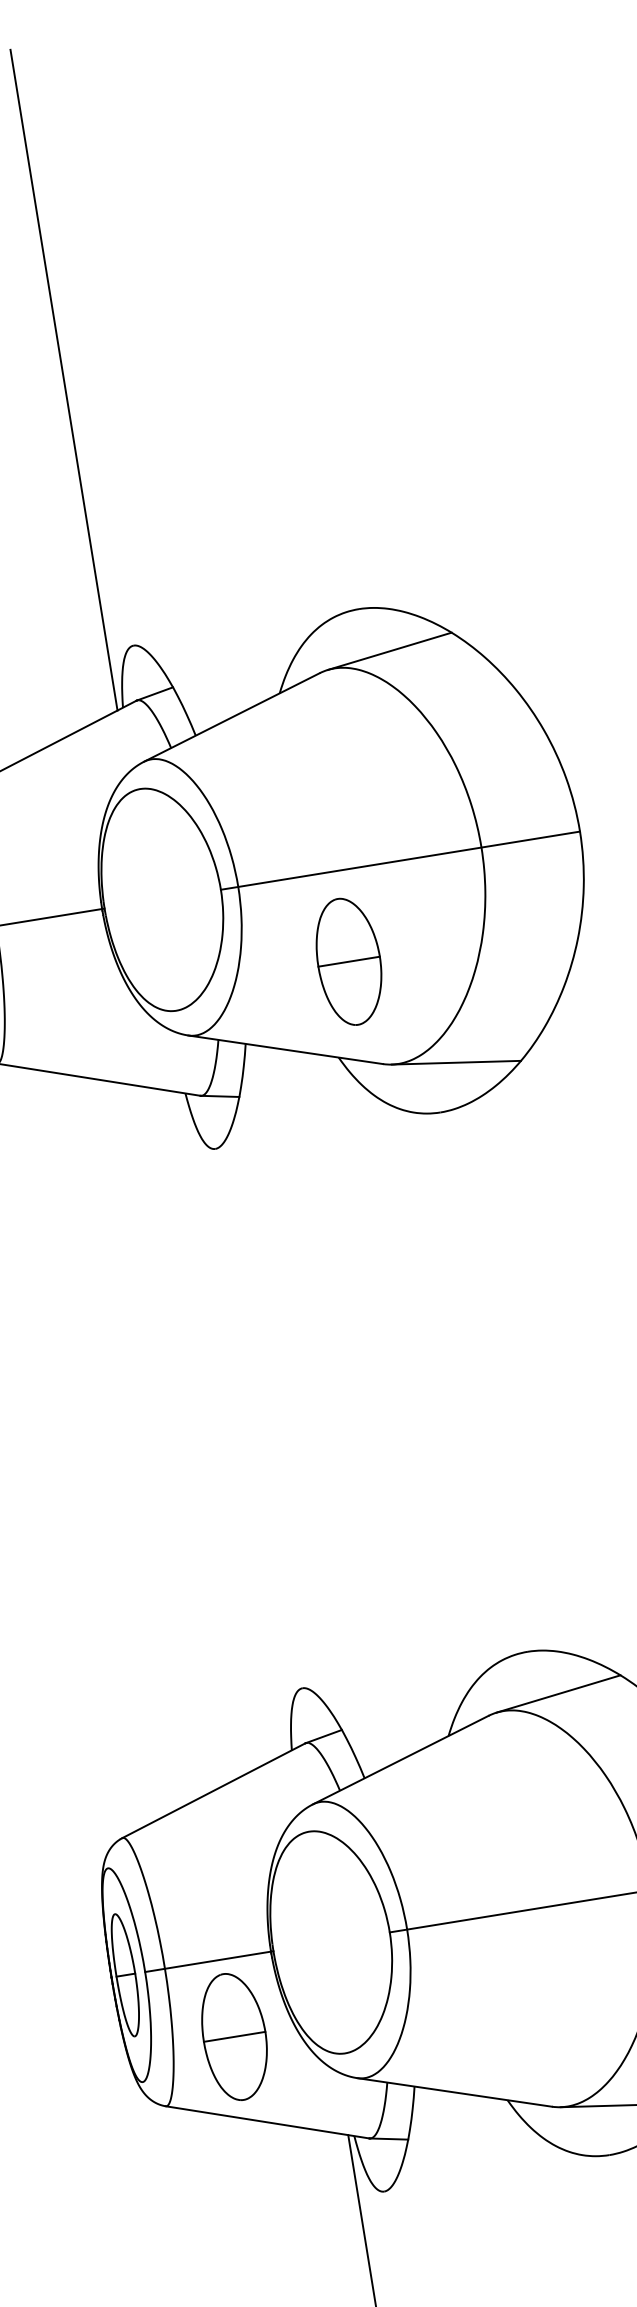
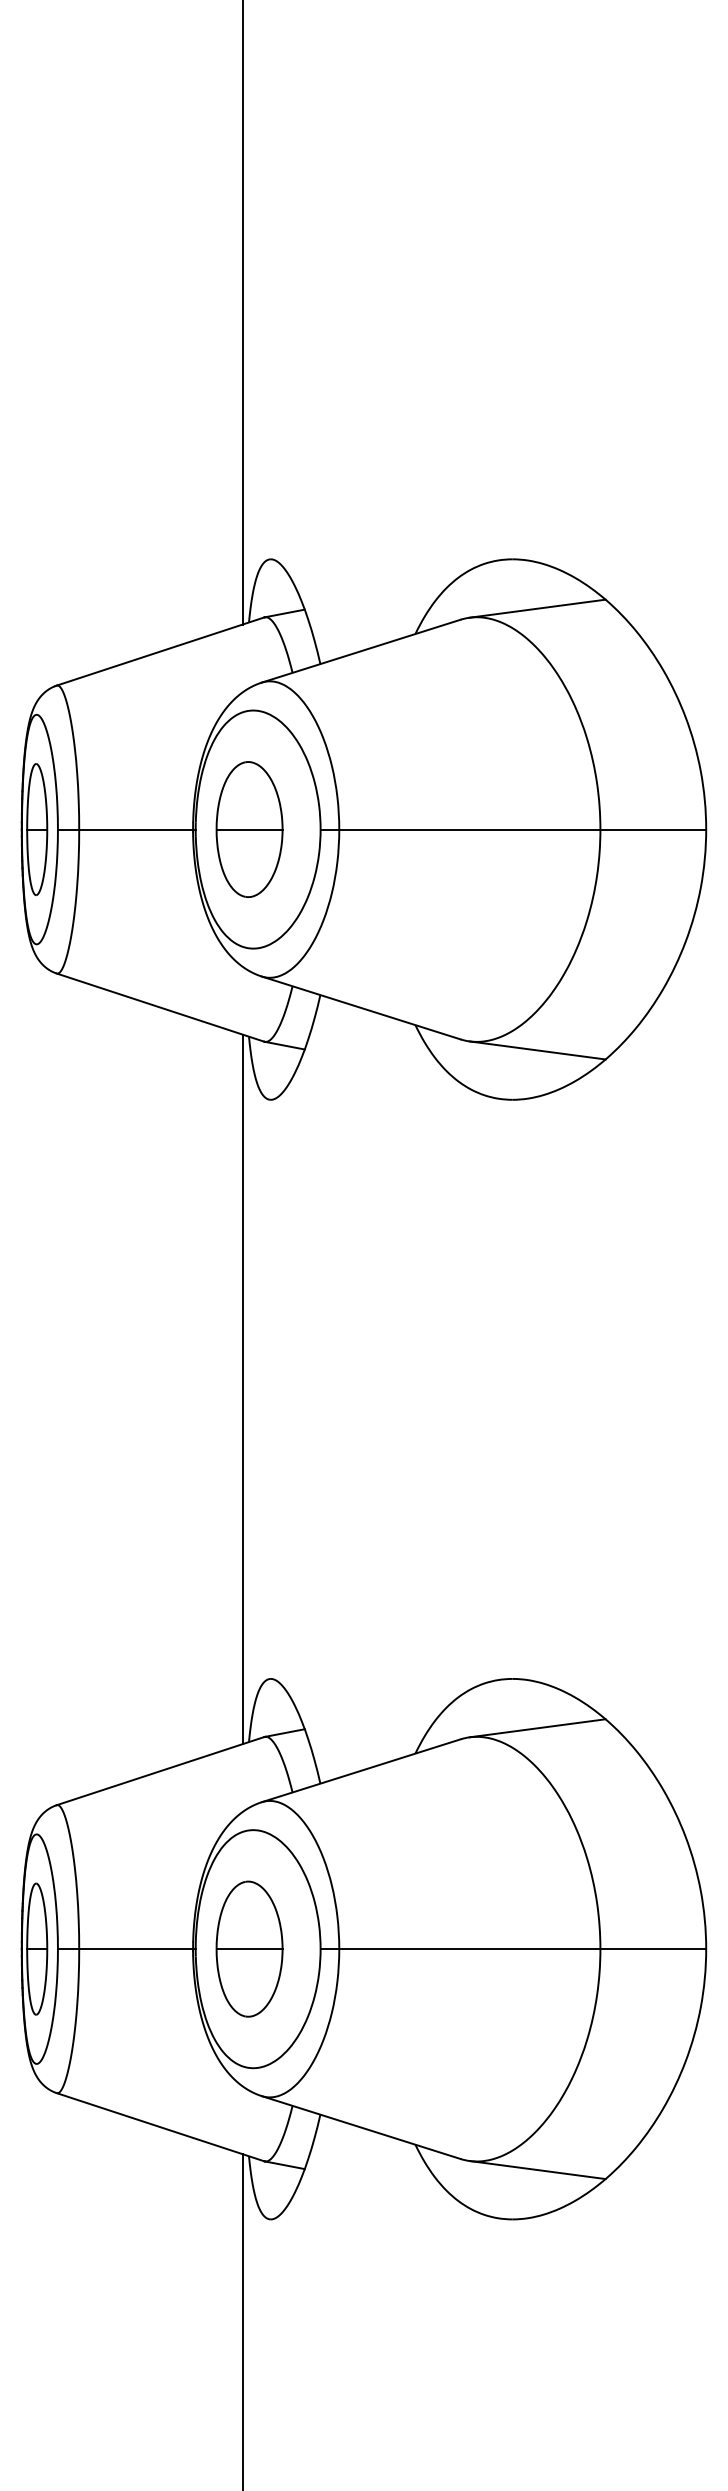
part: (349, 961) -> (249, 829), moved
line: (232, 1422) -> (242, 1389), added
part: (234, 2036) -> (249, 1948), moved

